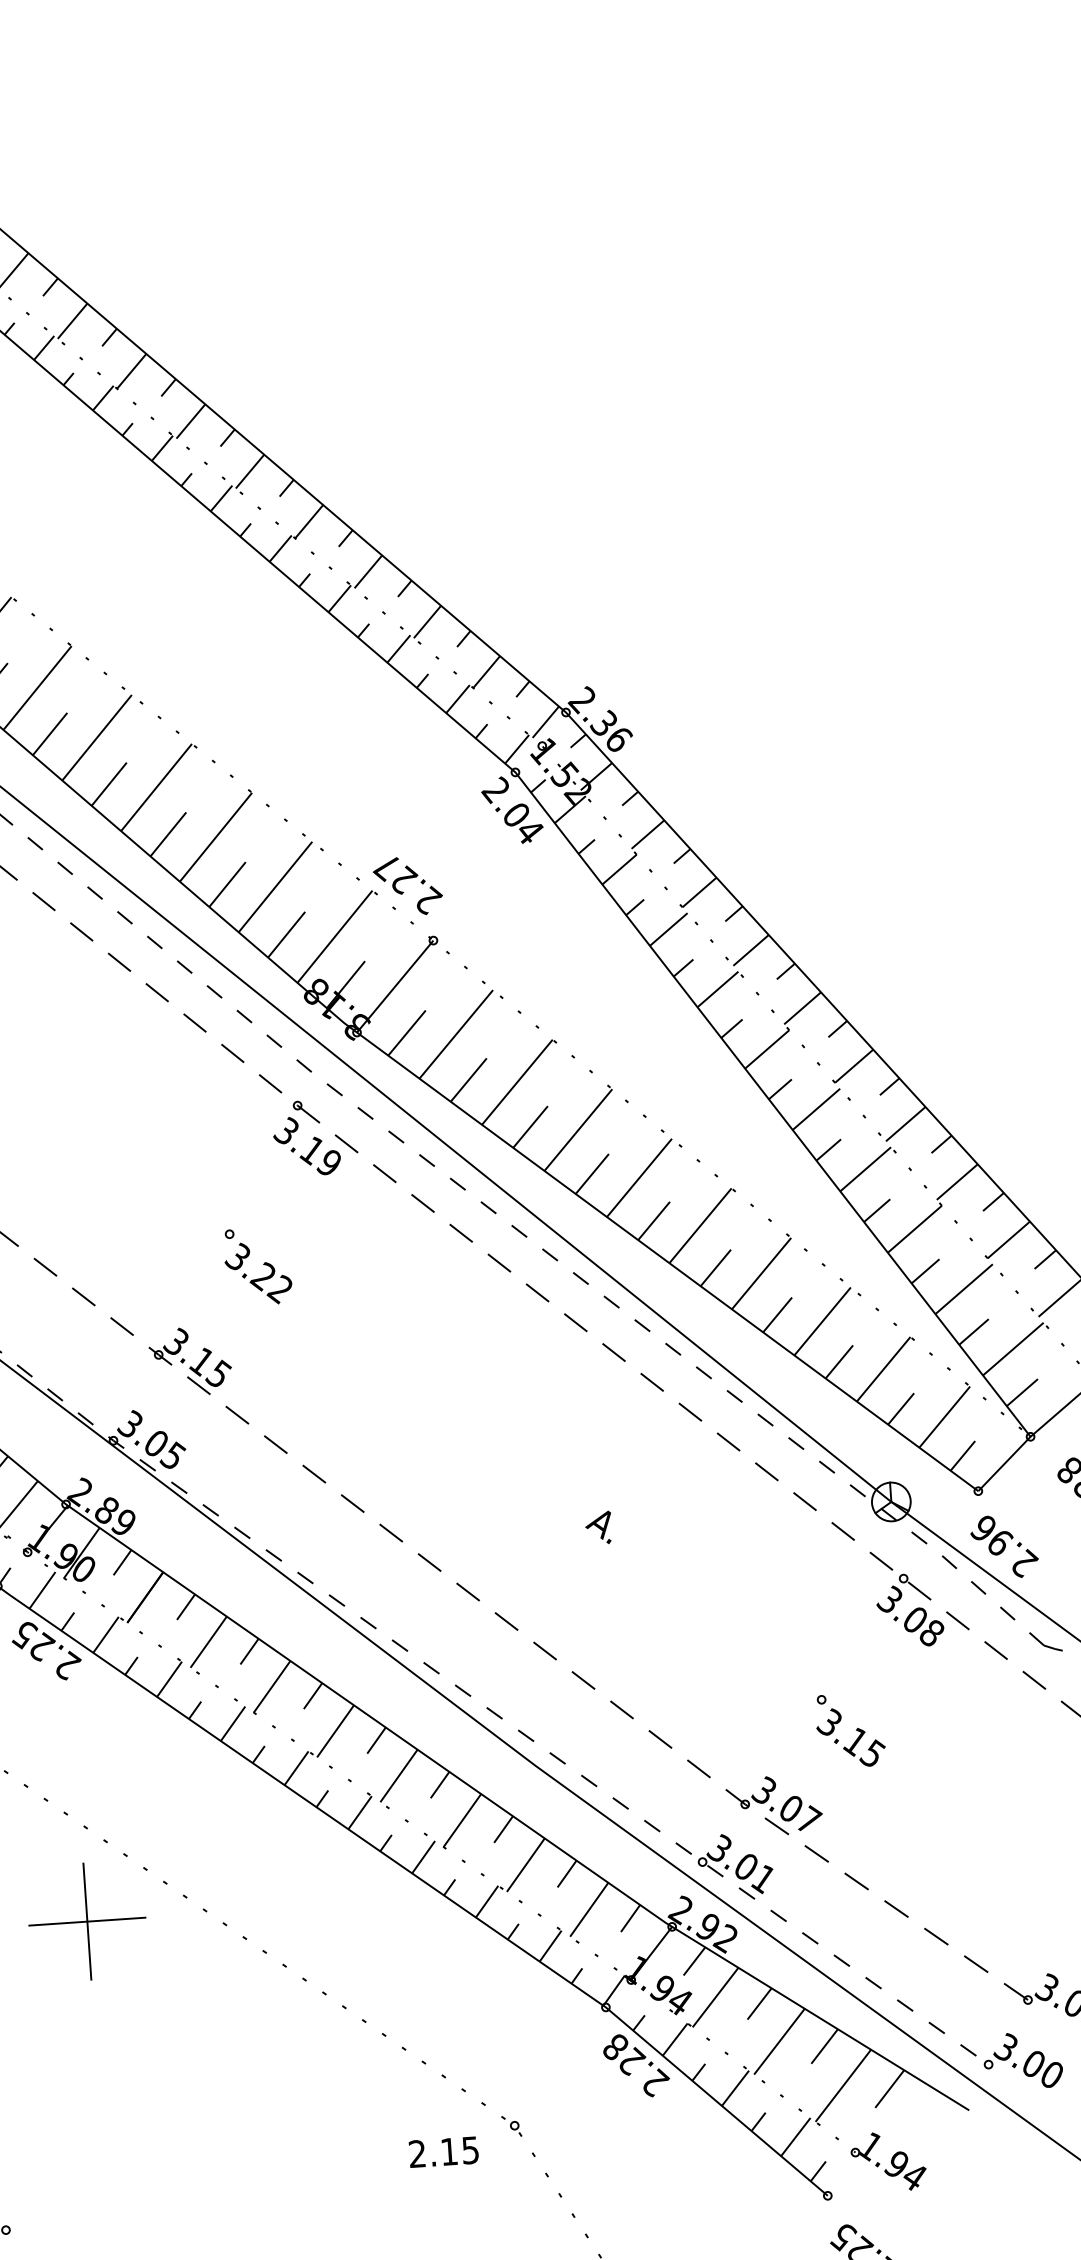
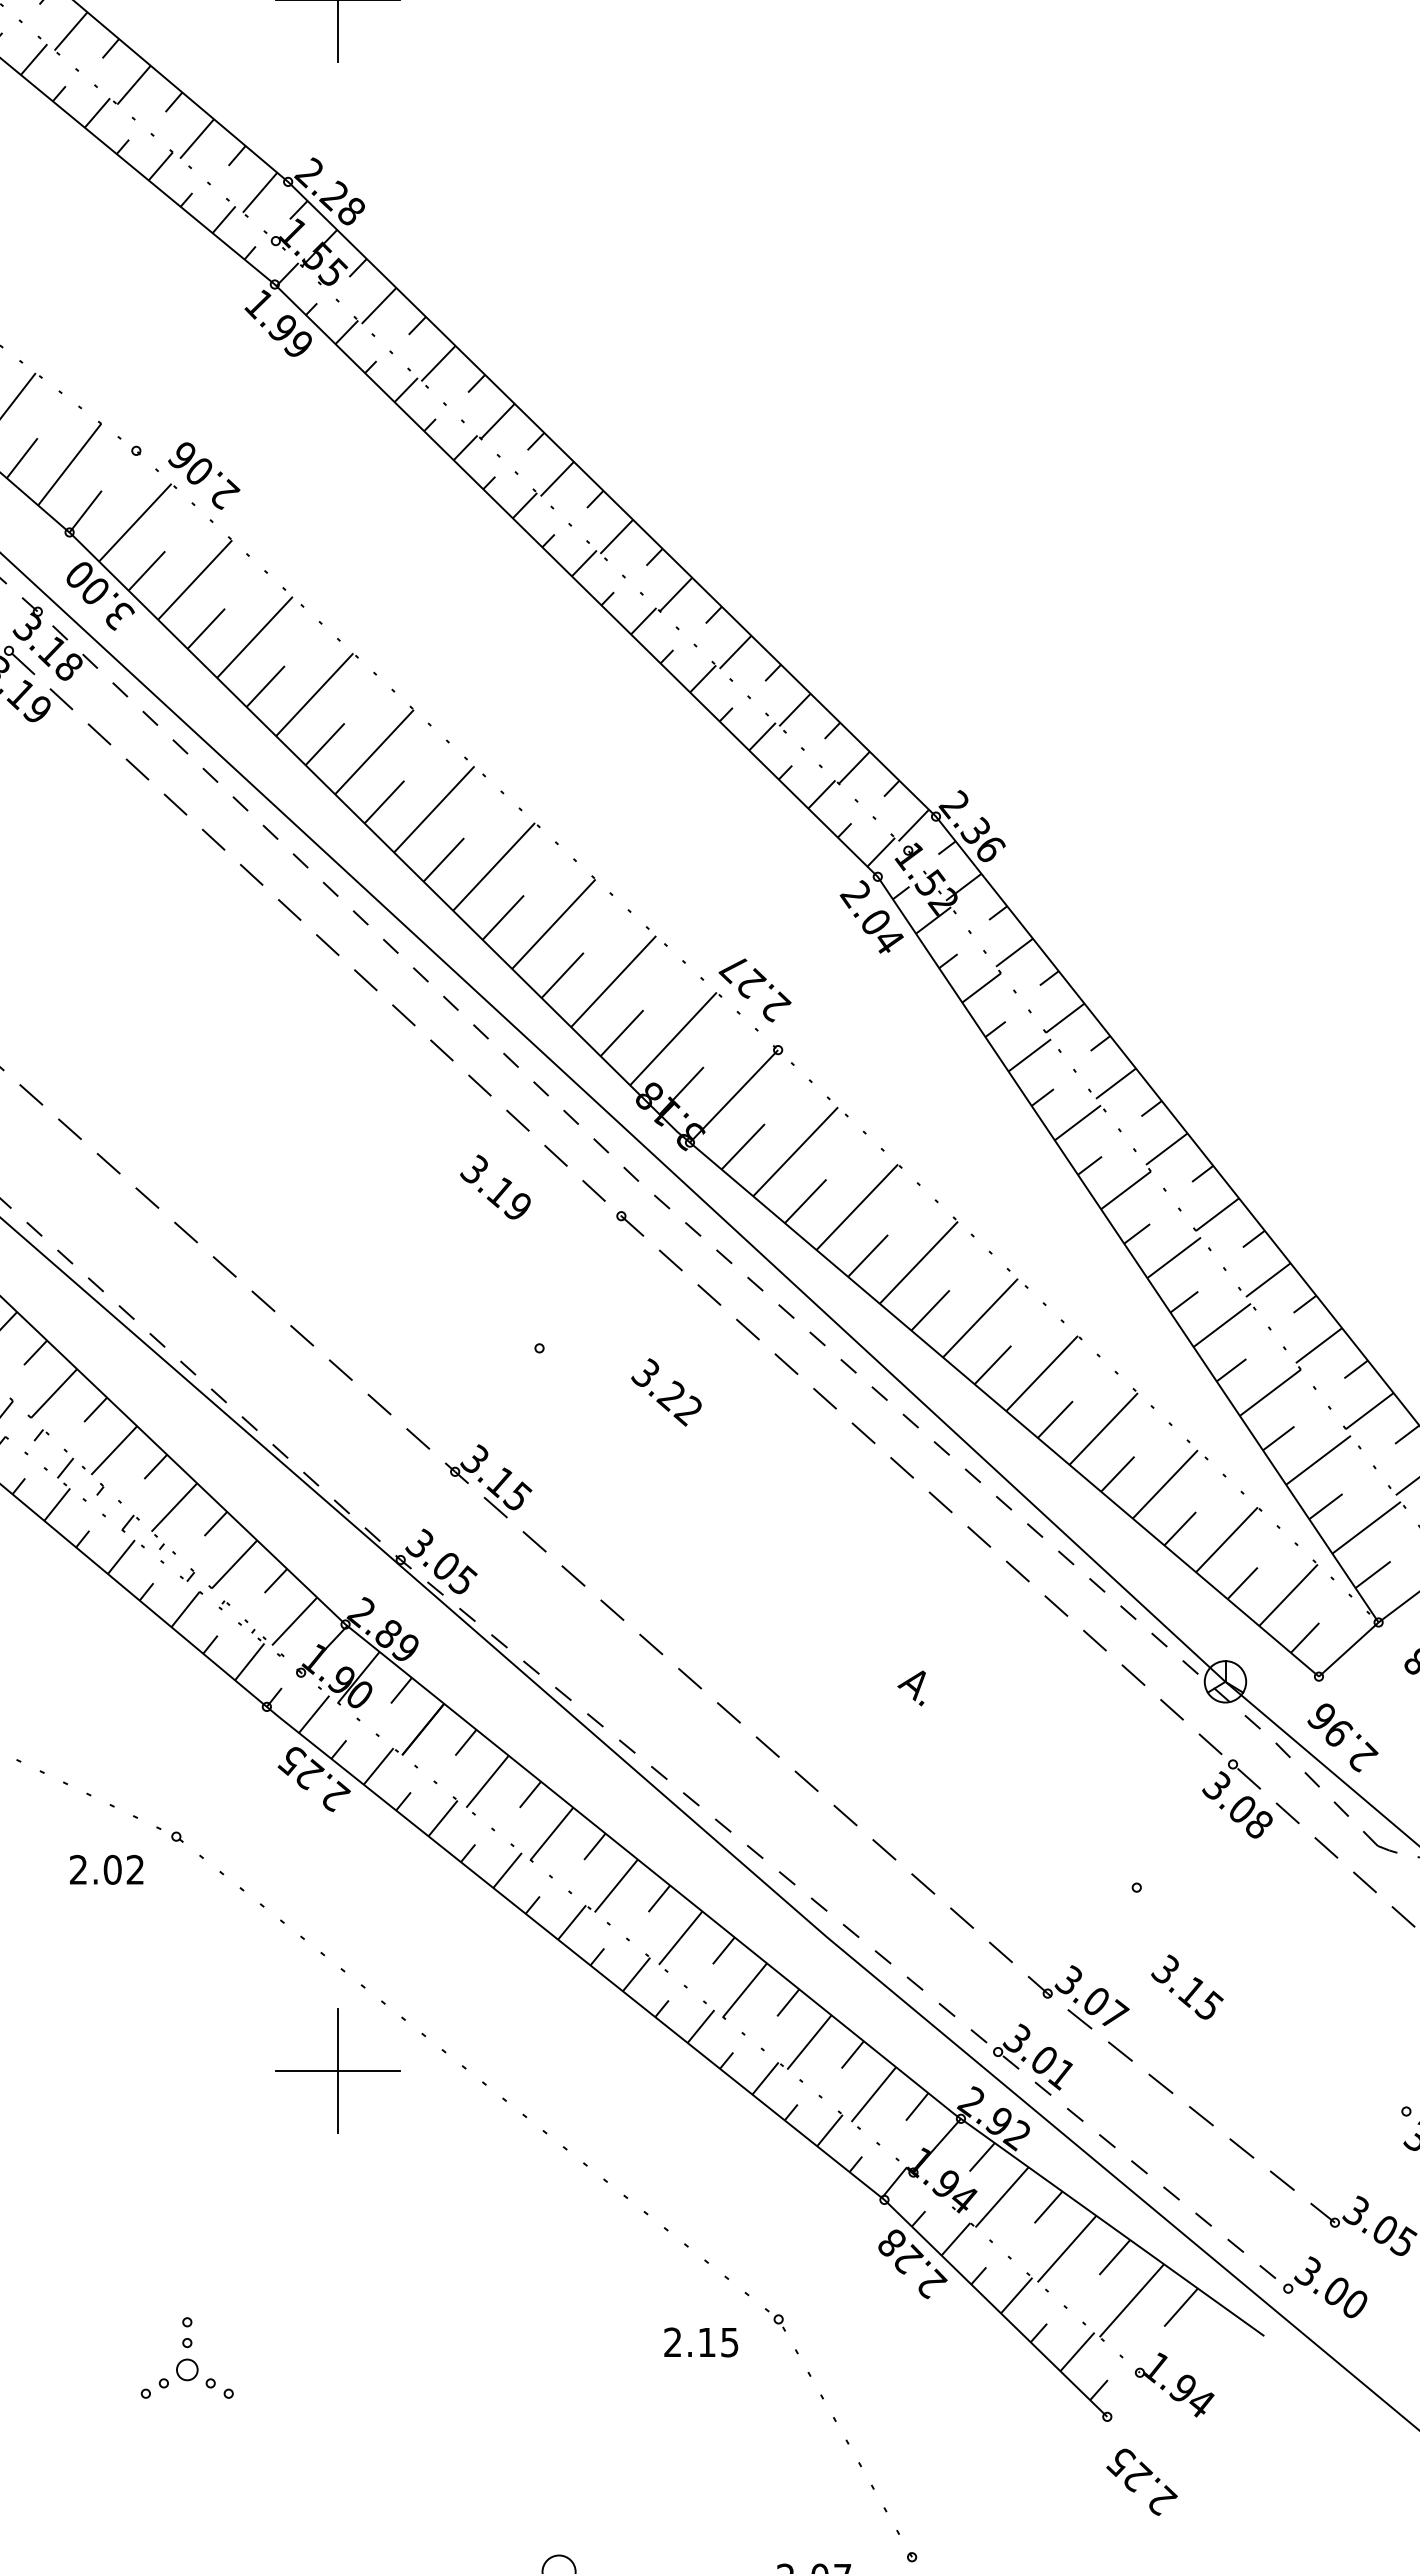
text: (307, 1145) -> (495, 1186), moved
text: (258, 1273) -> (666, 1392), moved
text: (851, 1737) -> (1187, 1986), moved

